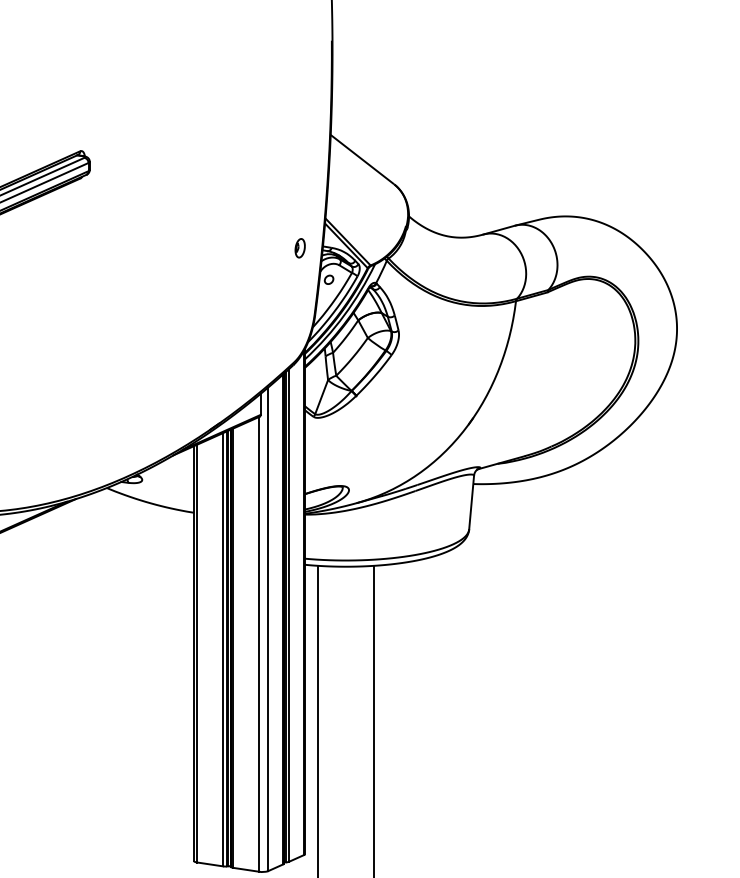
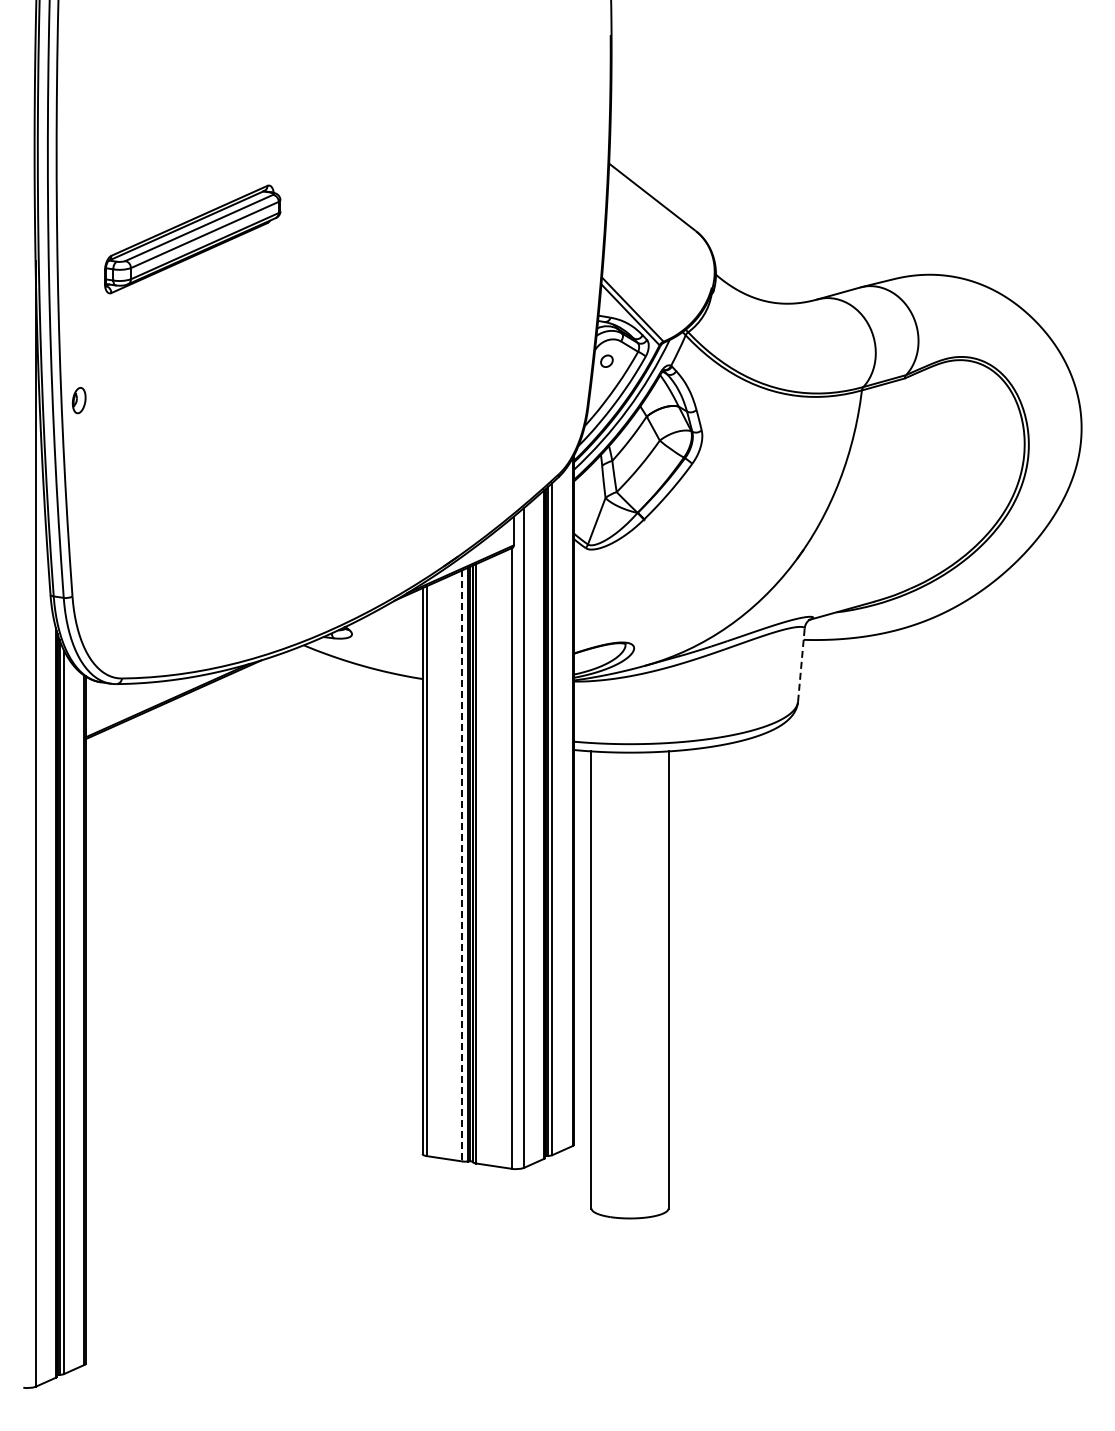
part: (300, 247) -> (567, 317), removed
line: (471, 502) -> (801, 665), solid -> dashed
line: (223, 649) -> (462, 865), solid -> dashed

